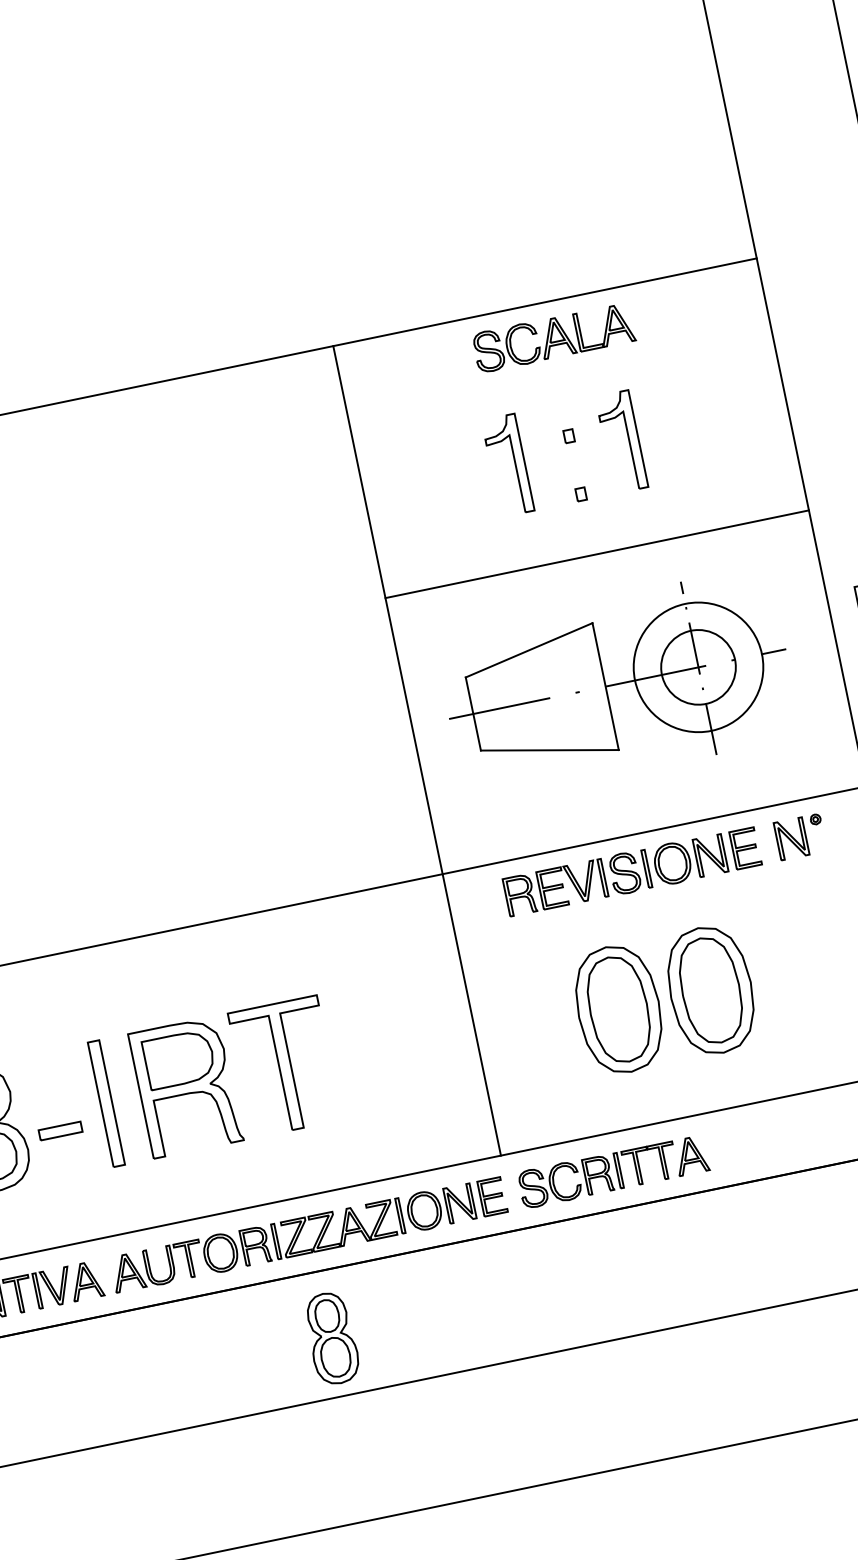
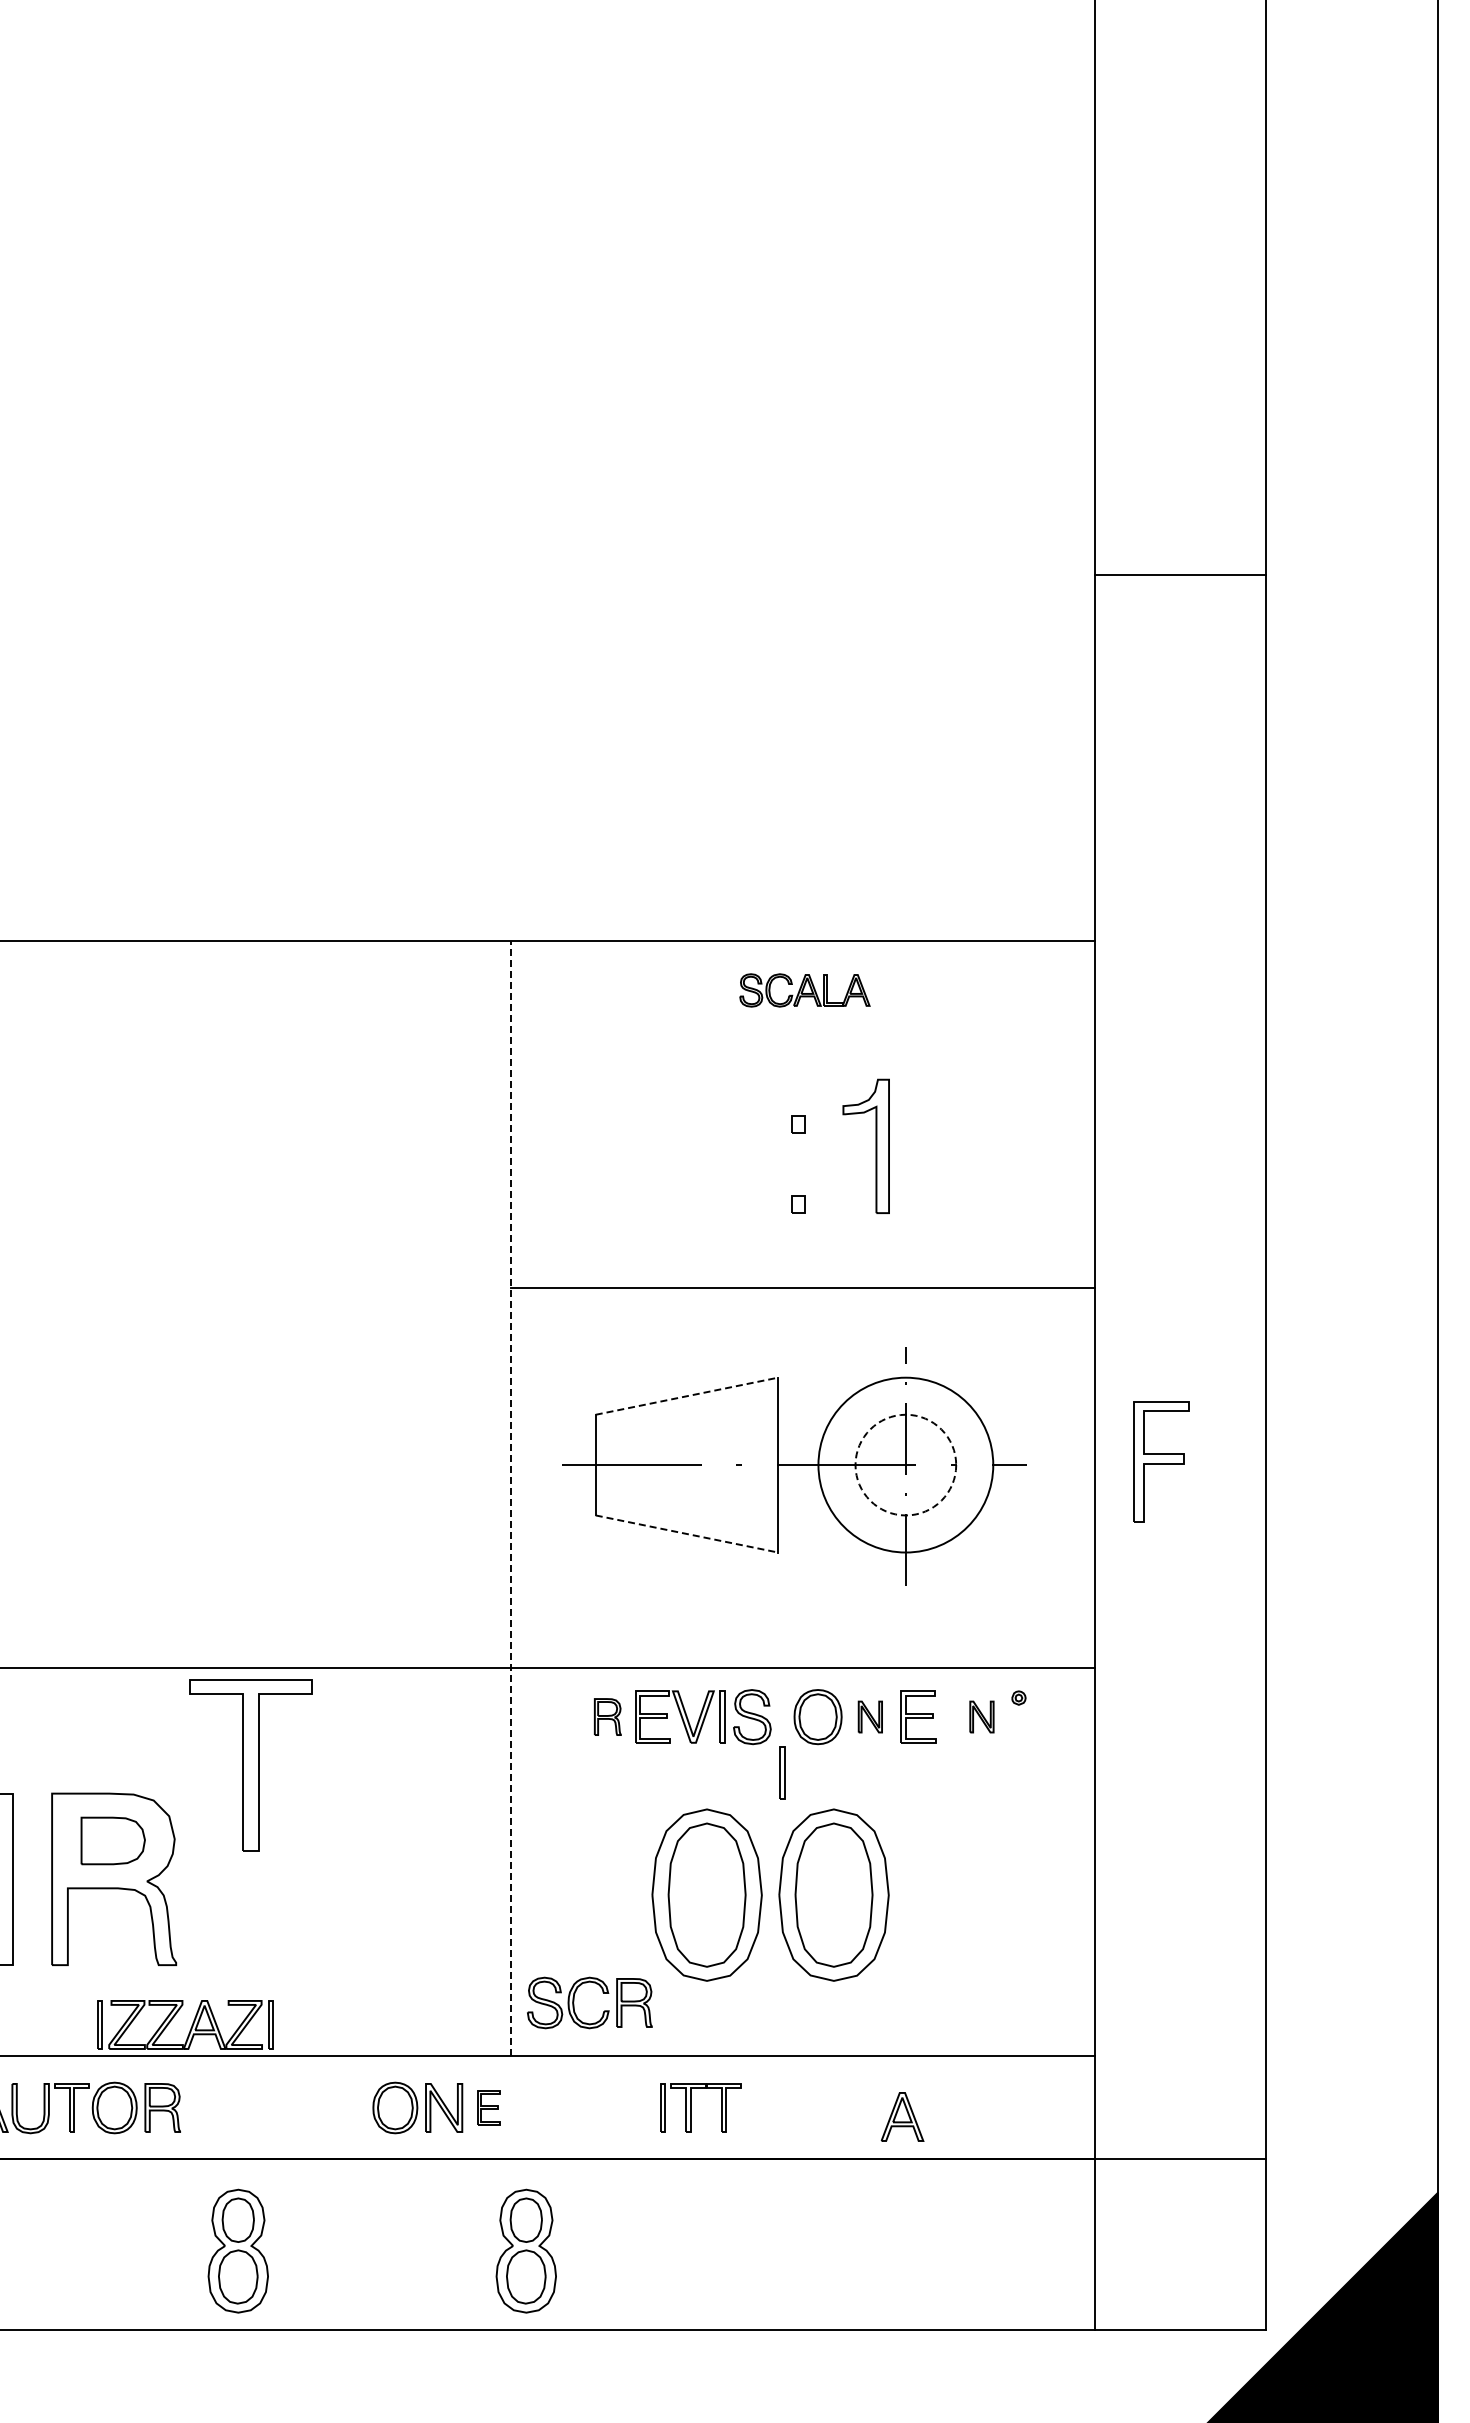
part: (553, 338) -> (804, 990), size x0.6
part: (514, 463) -> (718, 1145), removed
line: (528, 650) -> (686, 1396), solid -> dashed
circle: (698, 666) -> (905, 1464), solid -> dashed
line: (417, 750) -> (511, 1497), solid -> dashed
line: (549, 750) -> (686, 1533), solid -> dashed
part: (791, 838) -> (981, 1716), size x0.6
part: (710, 855) -> (870, 1716), size x0.6
part: (646, 868) -> (782, 1772), moved
part: (519, 894) -> (607, 1716), size x0.7
part: (179, 1059) -> (113, 1840), size x0.7
part: (284, 1066) -> (250, 1765), moved
part: (691, 1155) -> (902, 2116), moved
part: (554, 1182) -> (574, 2001), moved
part: (492, 1196) -> (488, 2107), size x0.7
part: (342, 1228) -> (191, 2025), moved
part: (540, 1294) -> (525, 2250), added

